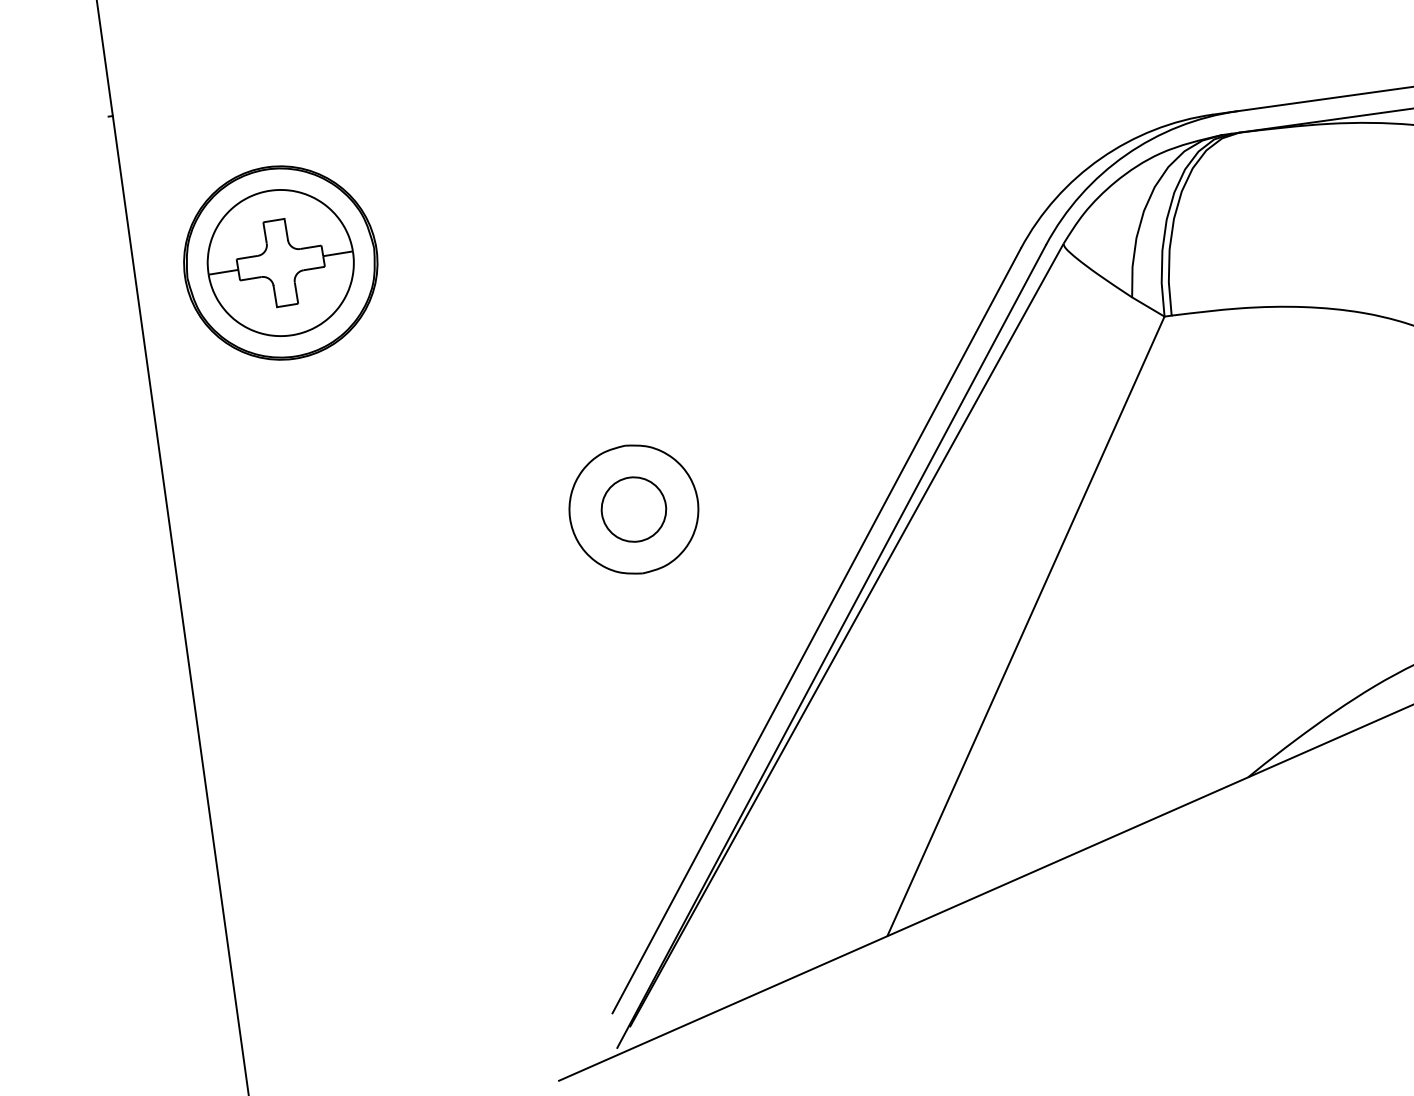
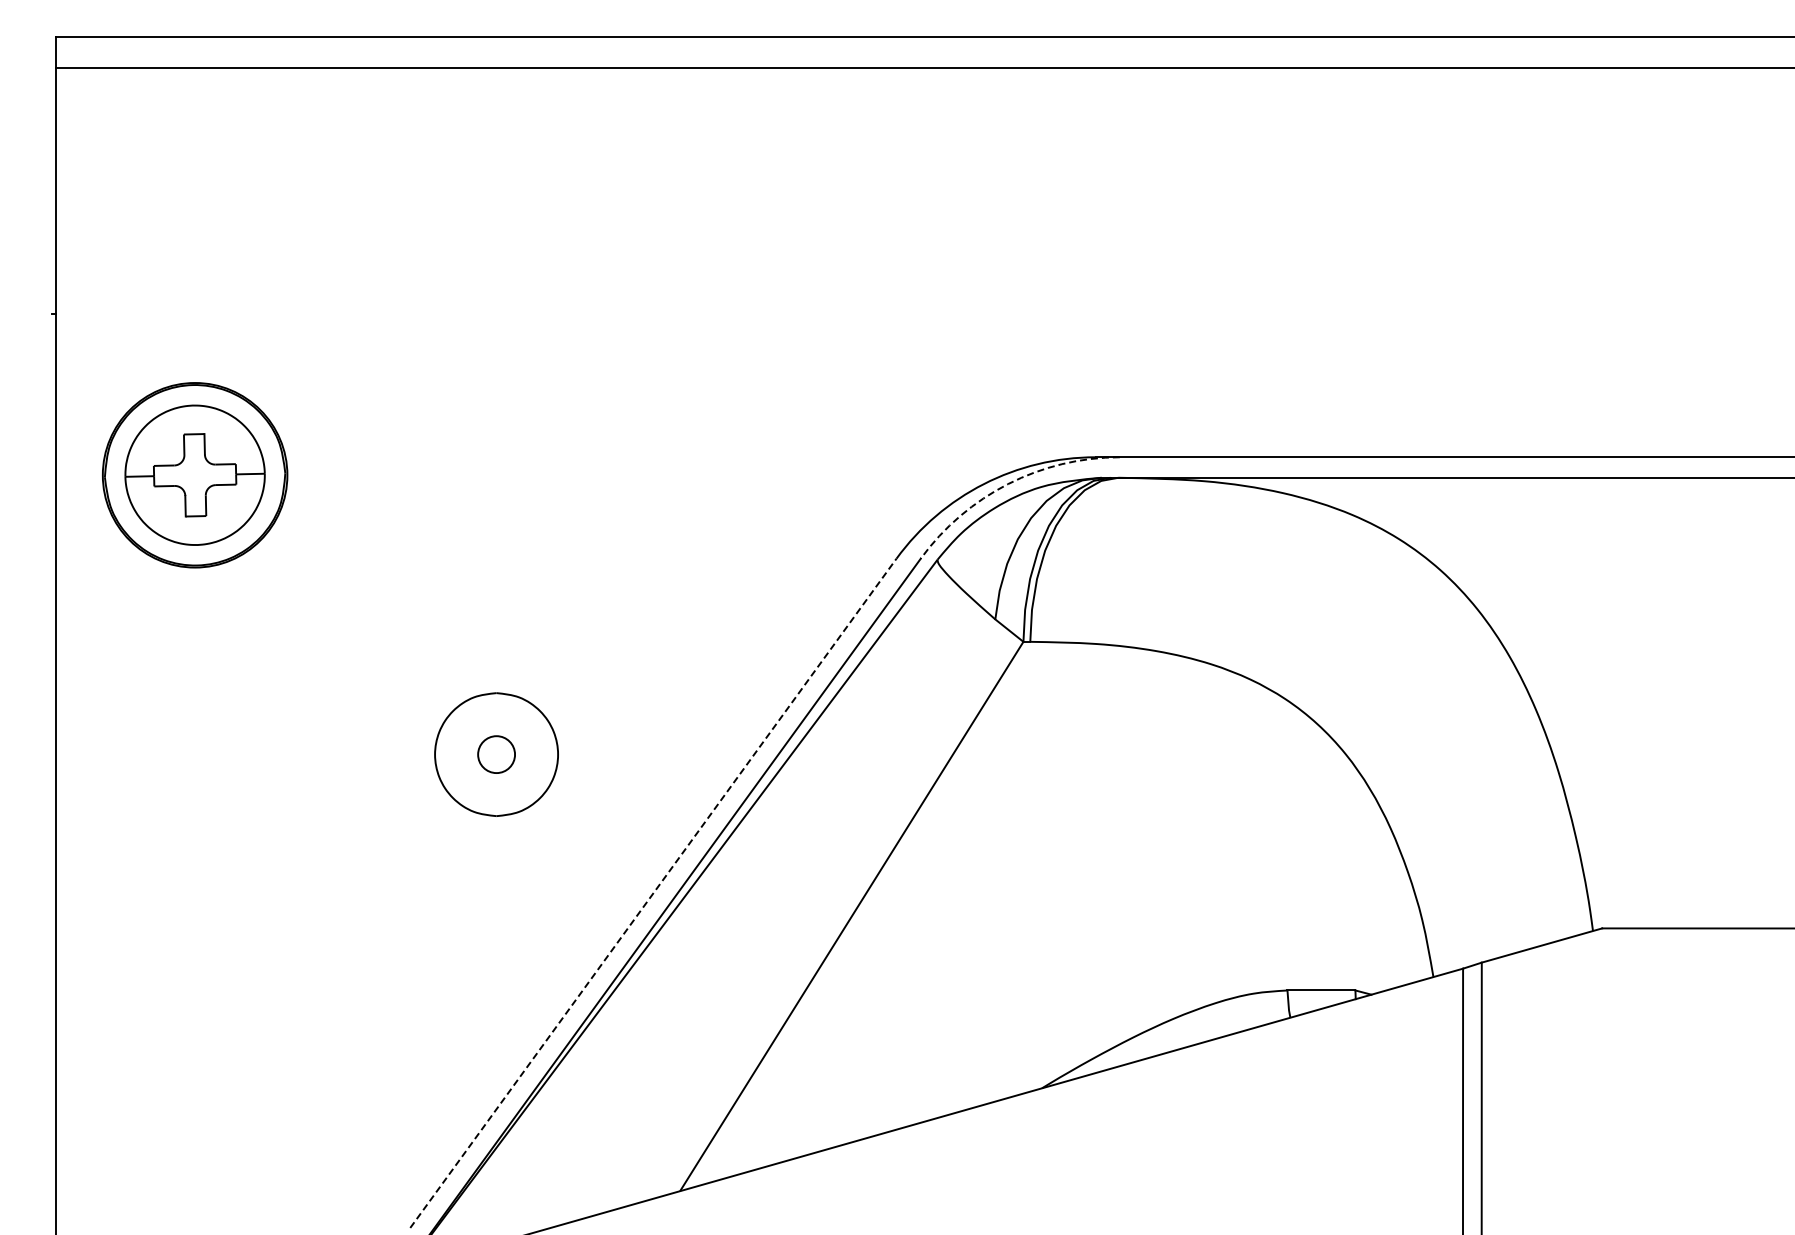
arc: (1126, 155) -> (1008, 484), solid -> dashed
circle: (633, 509) -> (496, 754), size x0.6
line: (816, 631) -> (653, 893), solid -> dashed

